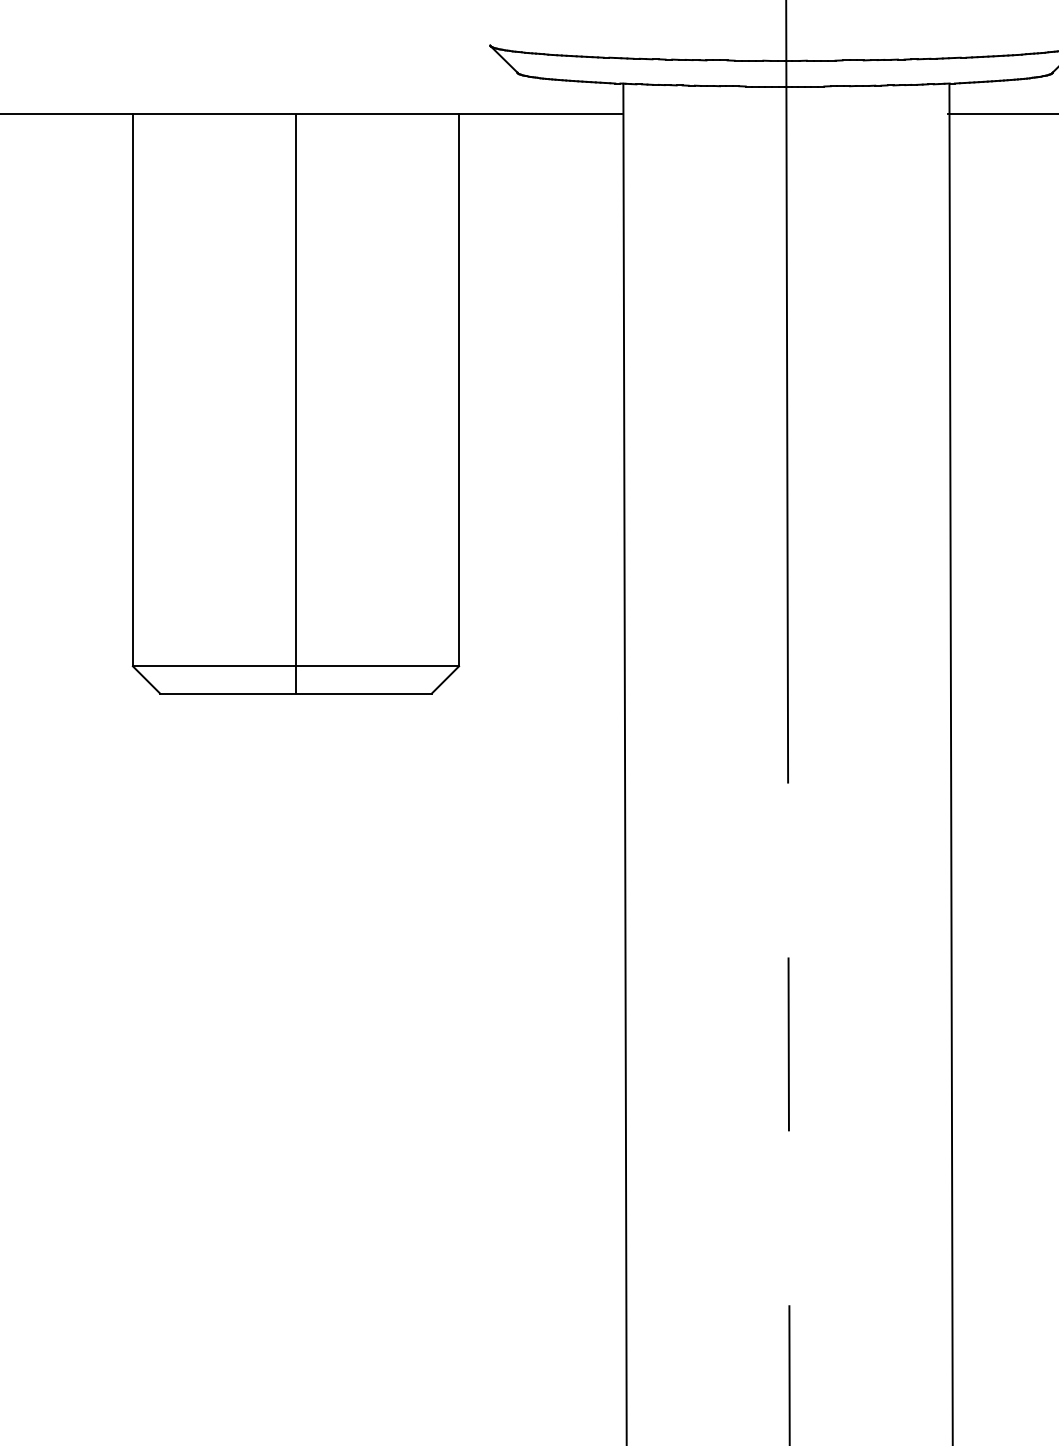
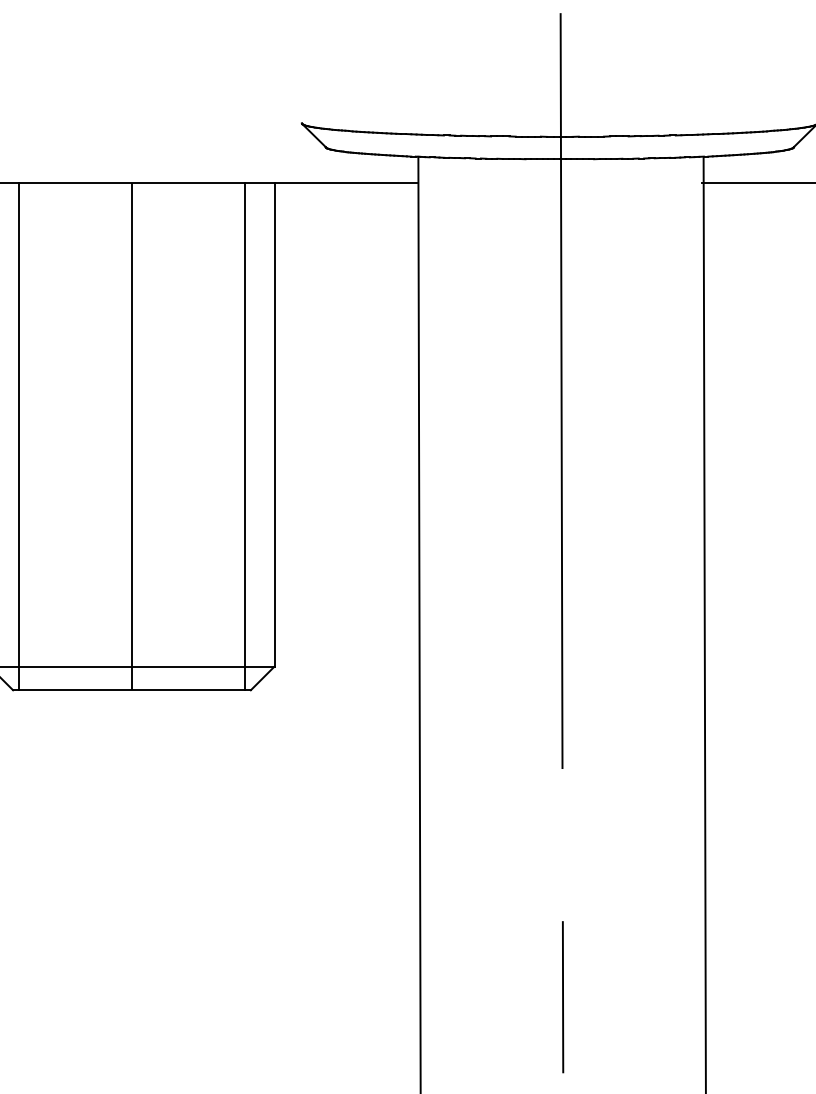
line: (166, 403) -> (18, 436), added
line: (425, 403) -> (245, 436), added

